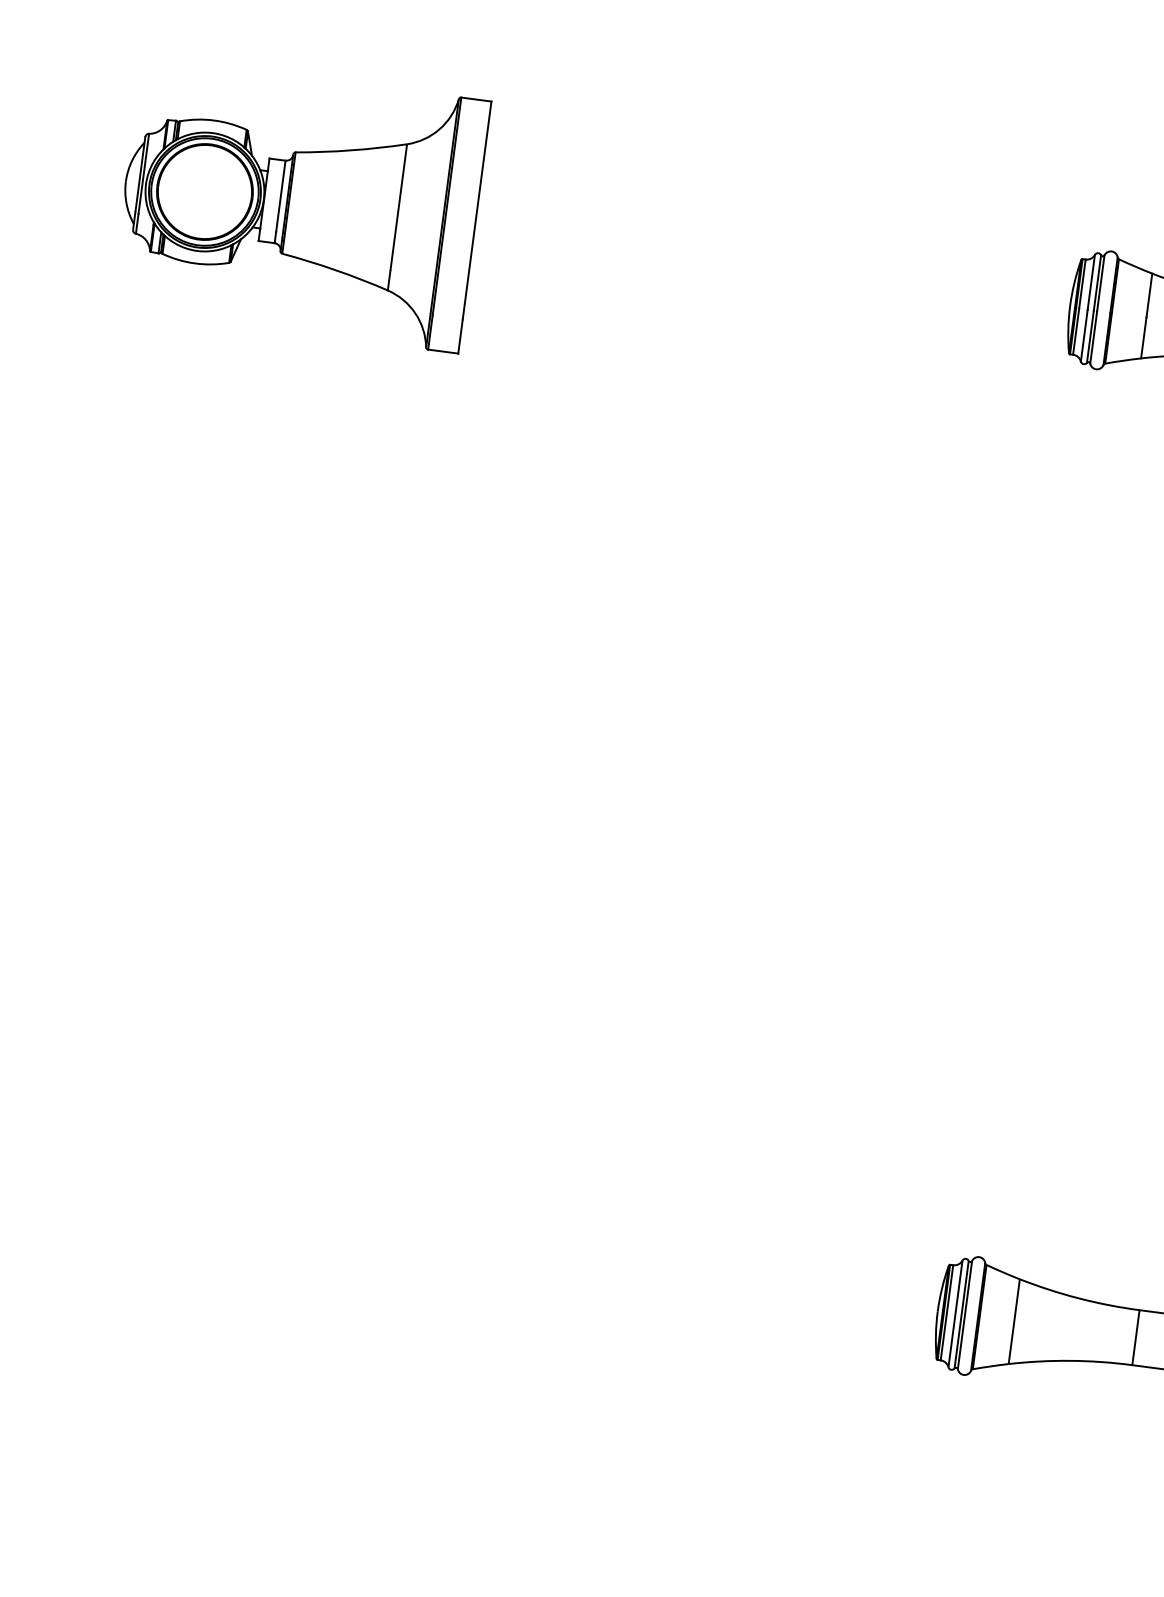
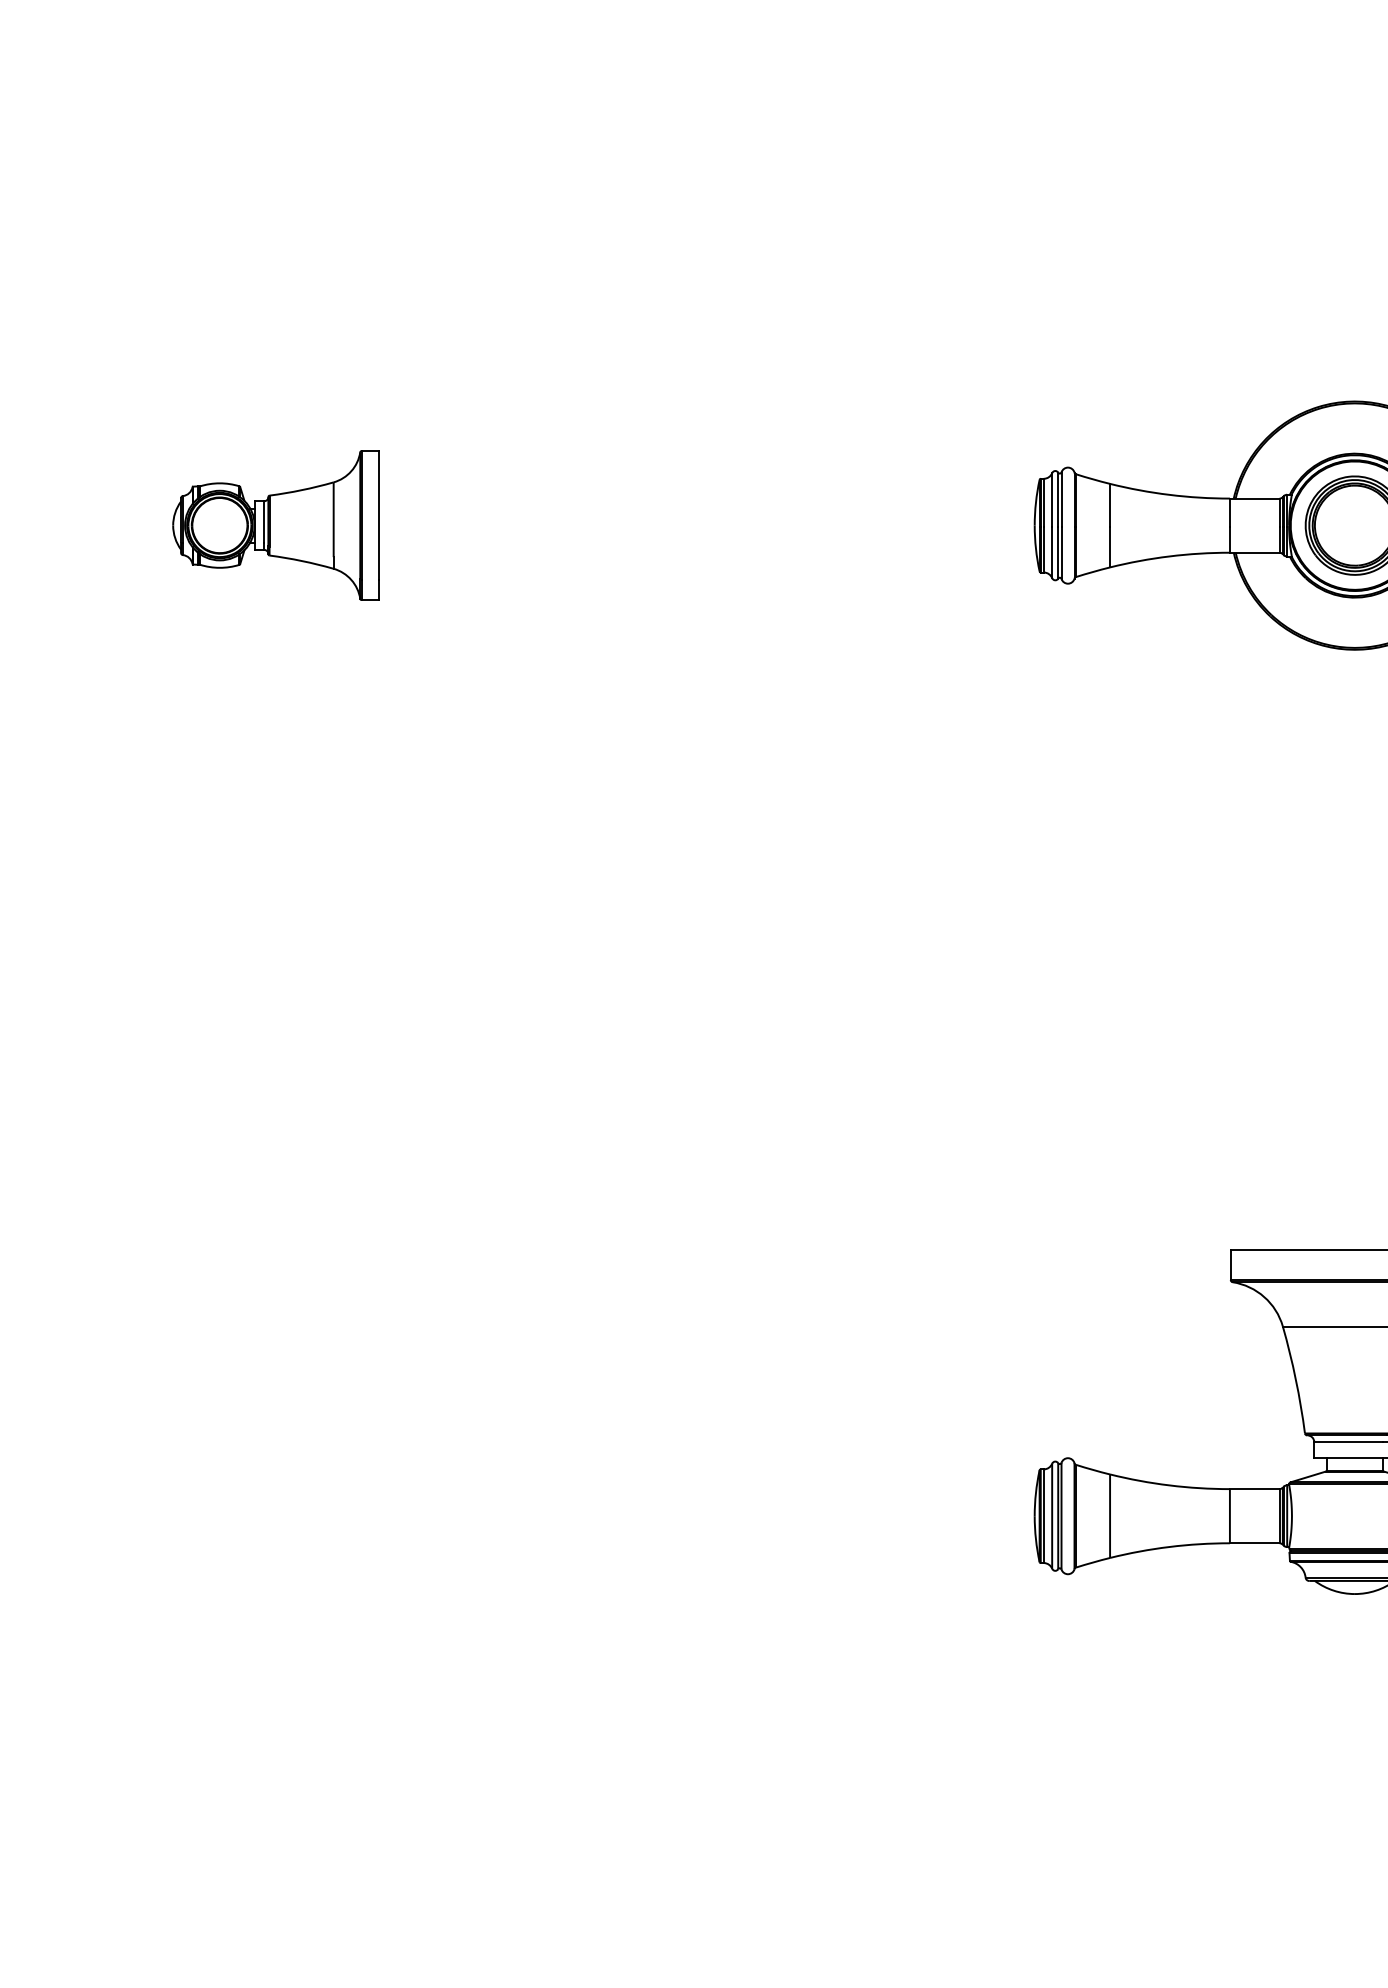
part: (299, 204) -> (275, 525), size x0.6

